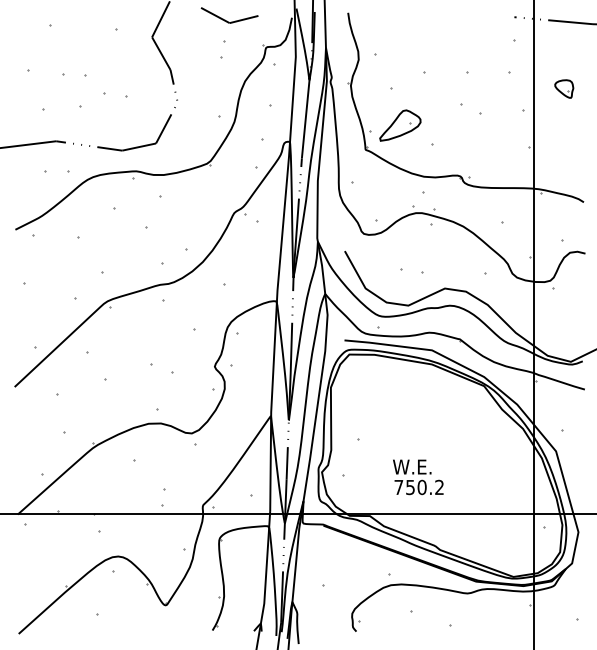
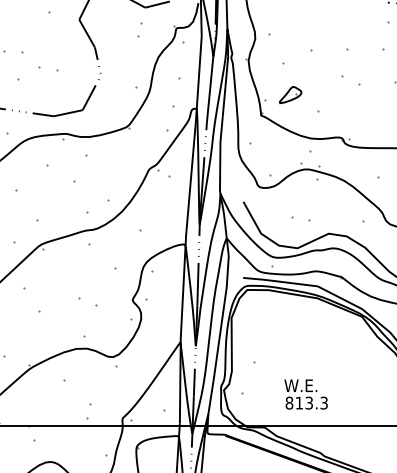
part: (399, 125) -> (290, 94), size x0.62
text: (418, 487) -> (306, 403), 750.2 -> 813.3

